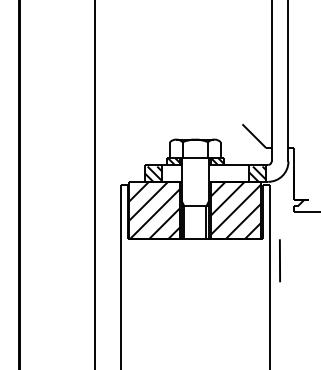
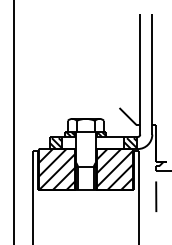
line: (279, 260) -> (155, 196), moved

